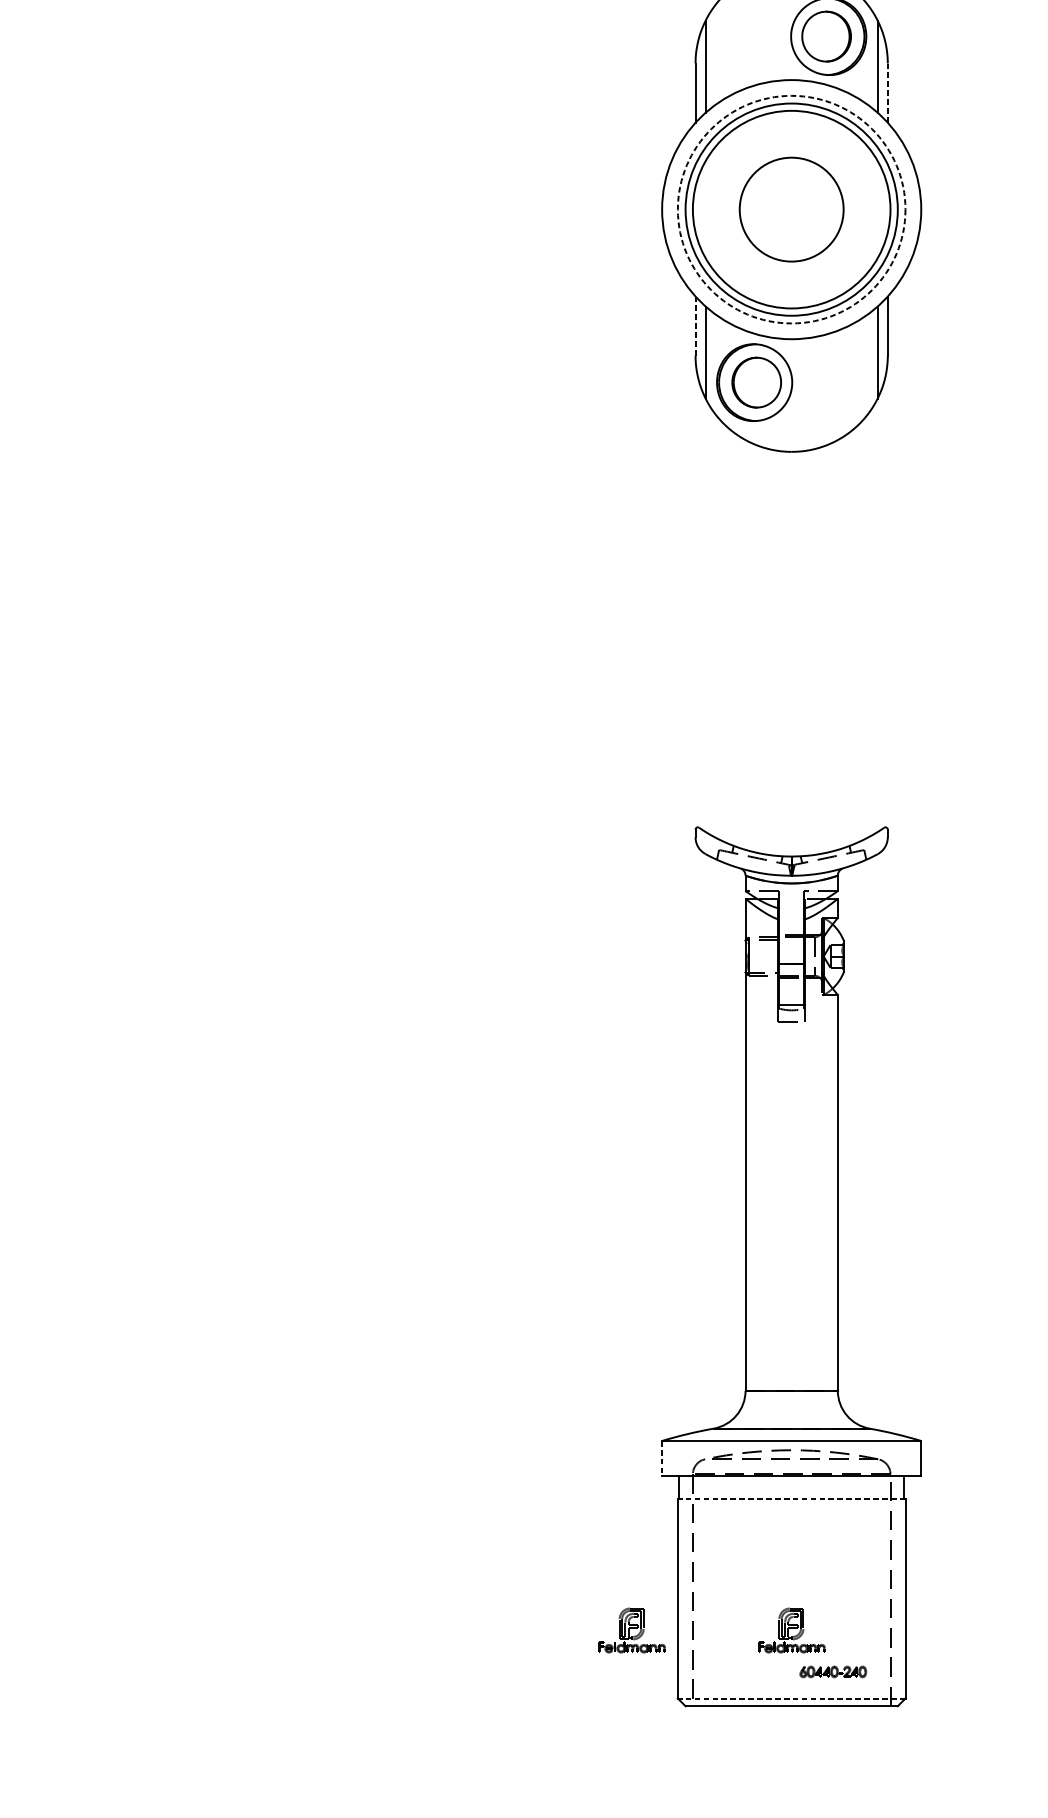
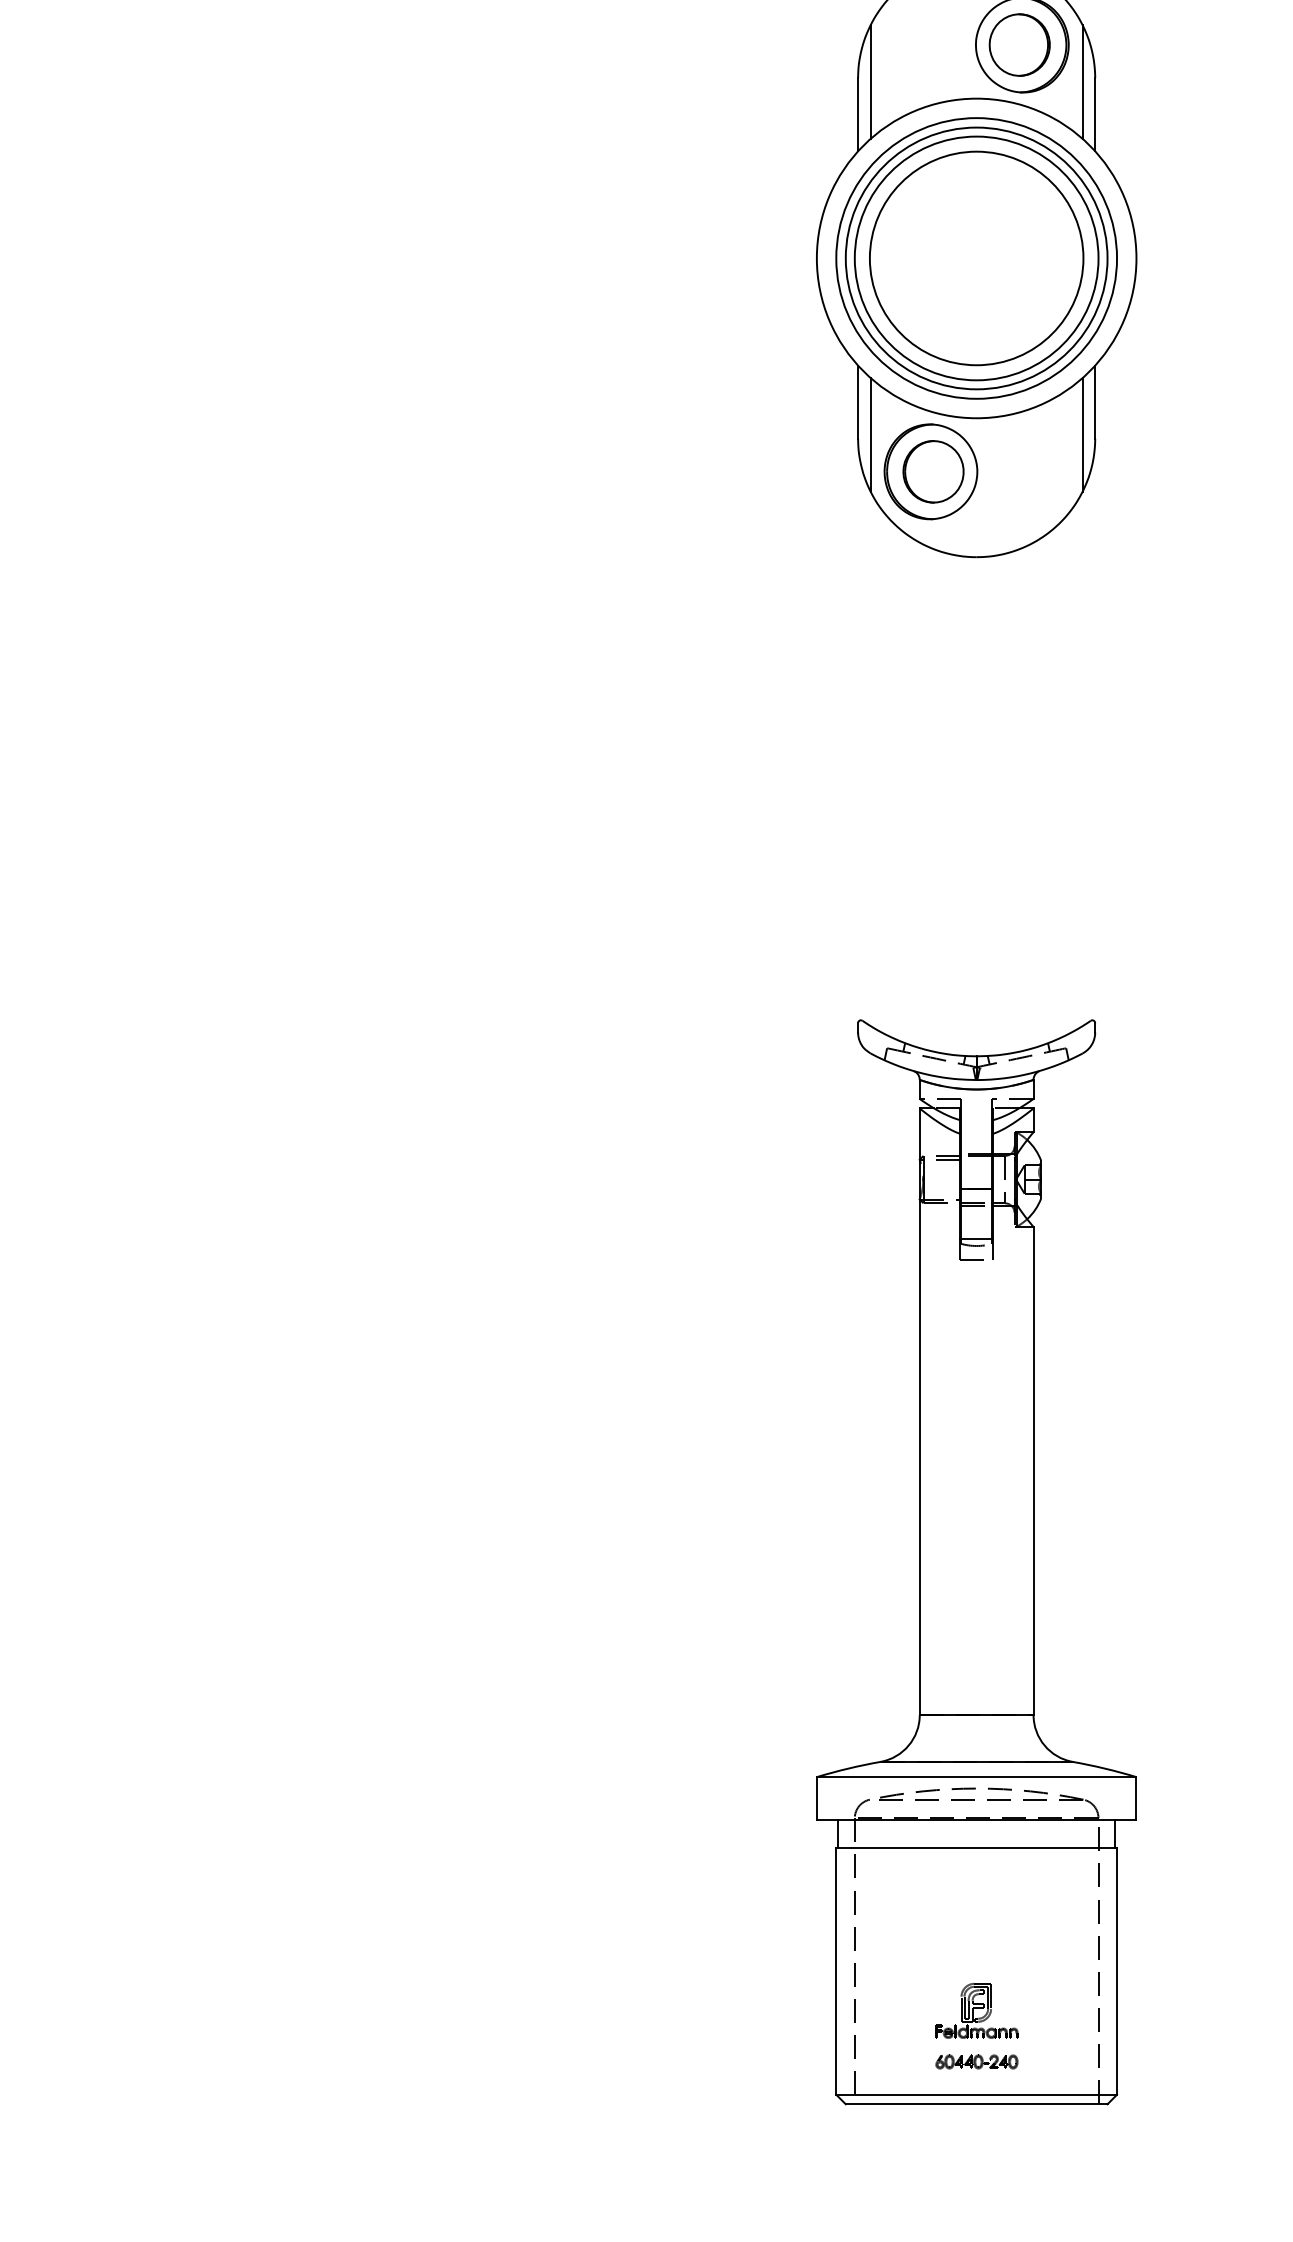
line: (888, 92) -> (1095, 114), dashed -> solid
circle: (791, 209) -> (976, 258), dashed -> solid
circle: (791, 209) -> (976, 258), size x1.67
line: (695, 326) -> (858, 402), dashed -> solid
line: (661, 1458) -> (816, 1798), dashed -> solid
line: (791, 1498) -> (976, 1848), dashed -> solid
part: (631, 1630) -> (779, 2010), removed
part: (832, 1671) -> (976, 2061), moved
line: (791, 1698) -> (976, 2094), dashed -> solid

